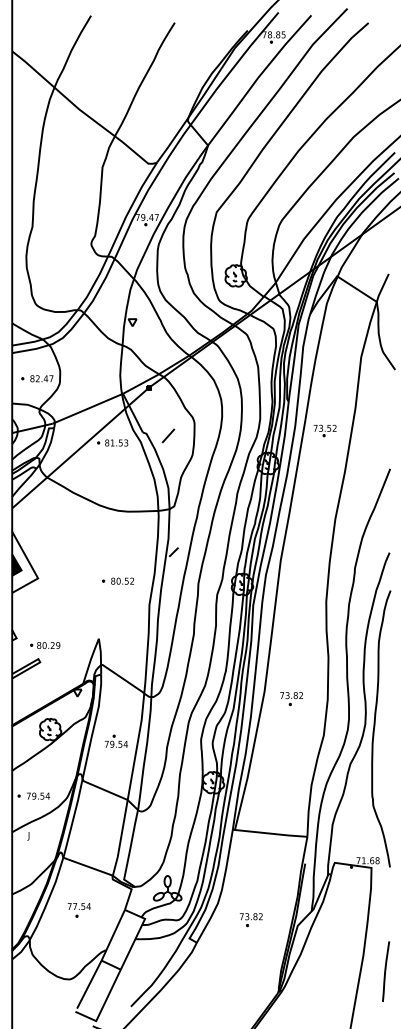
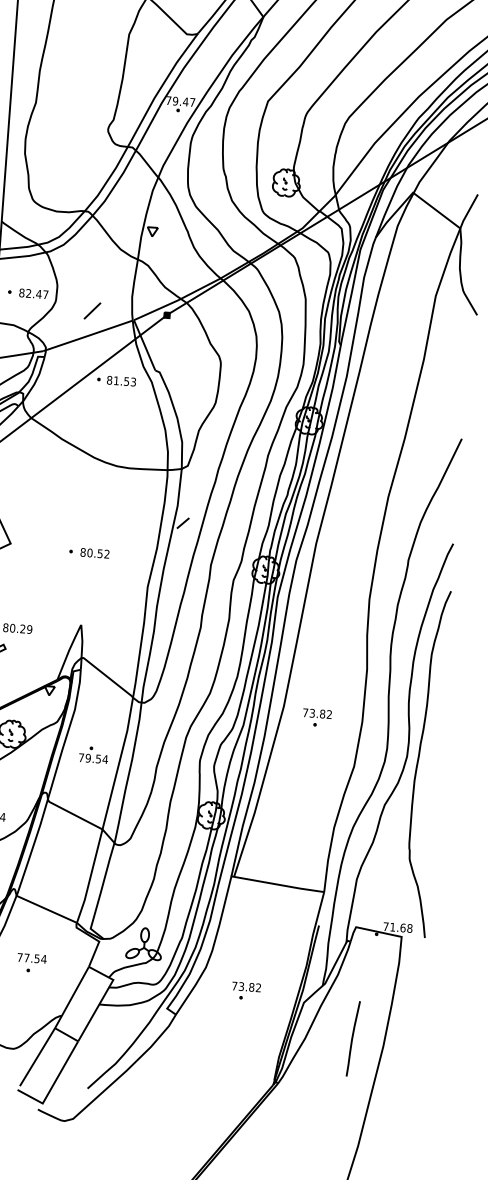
part: (324, 430) -> (383, 384), removed
line: (168, 435) -> (92, 310), moved
part: (117, 580) -> (88, 551), moved
line: (385, 971) -> (352, 1038), moved

